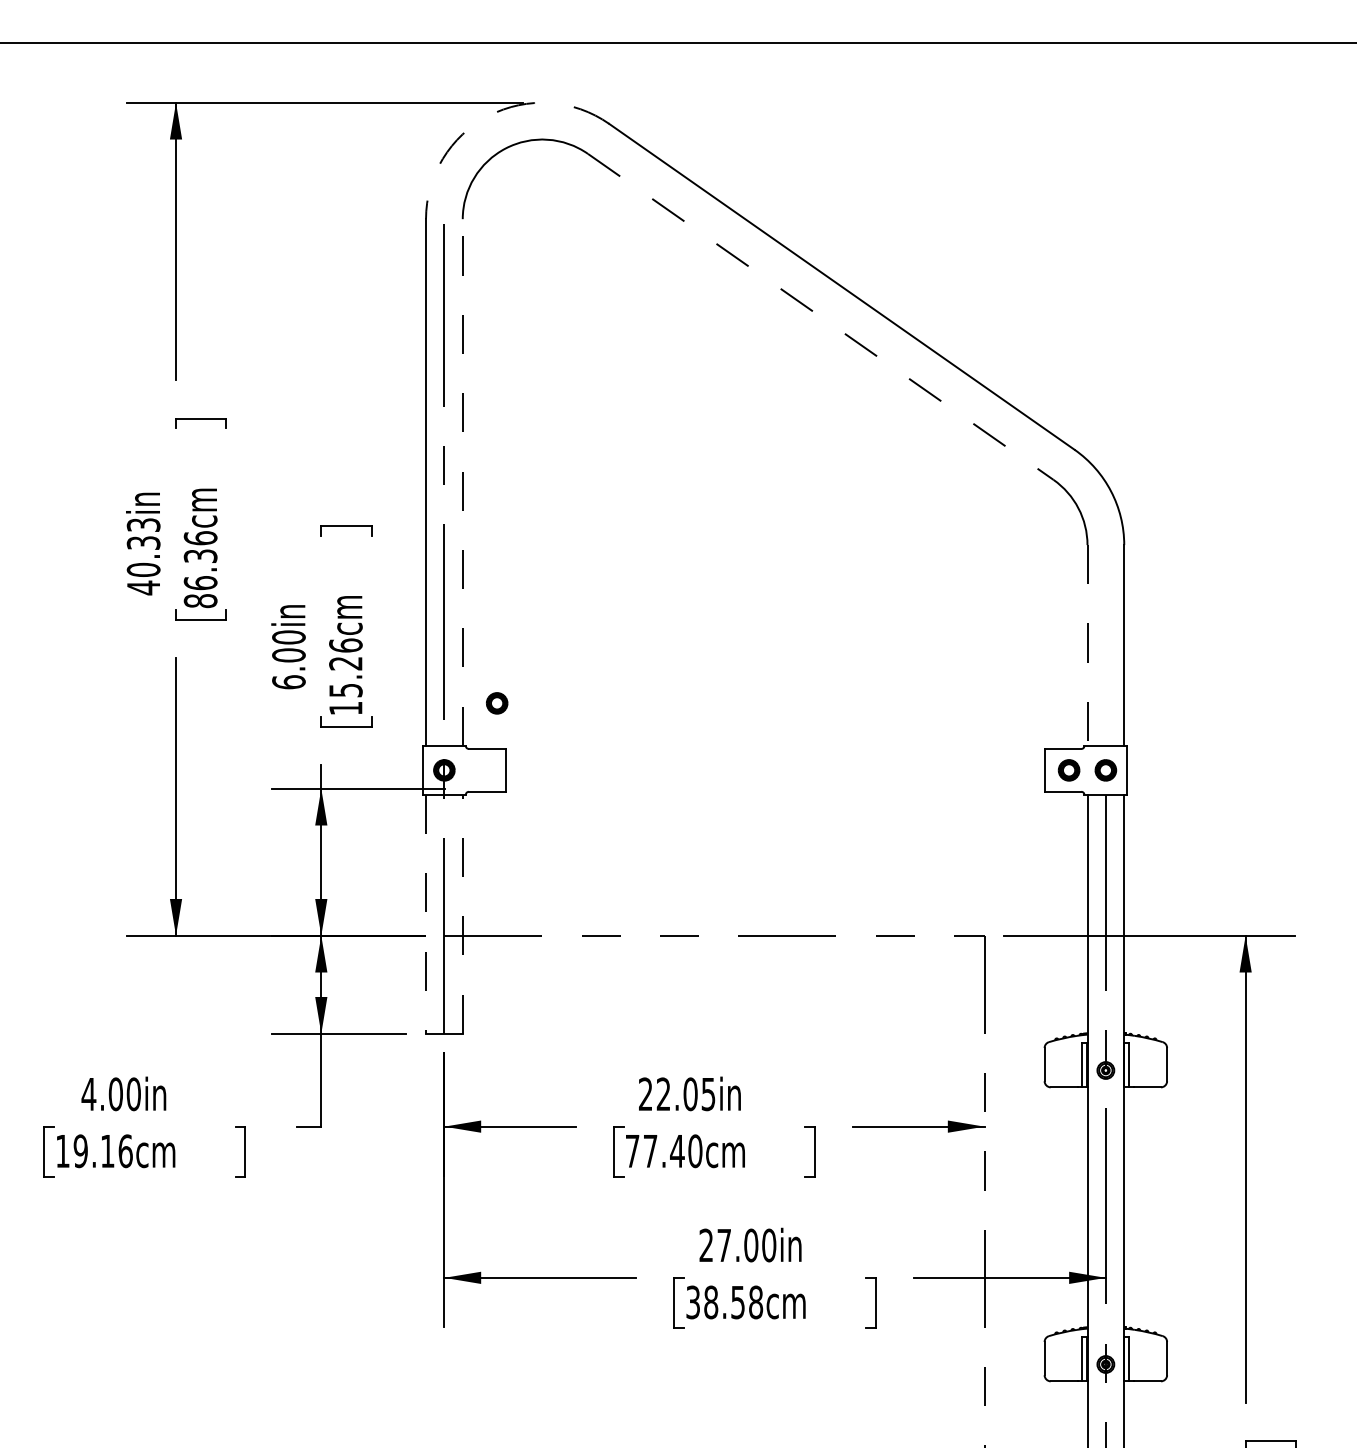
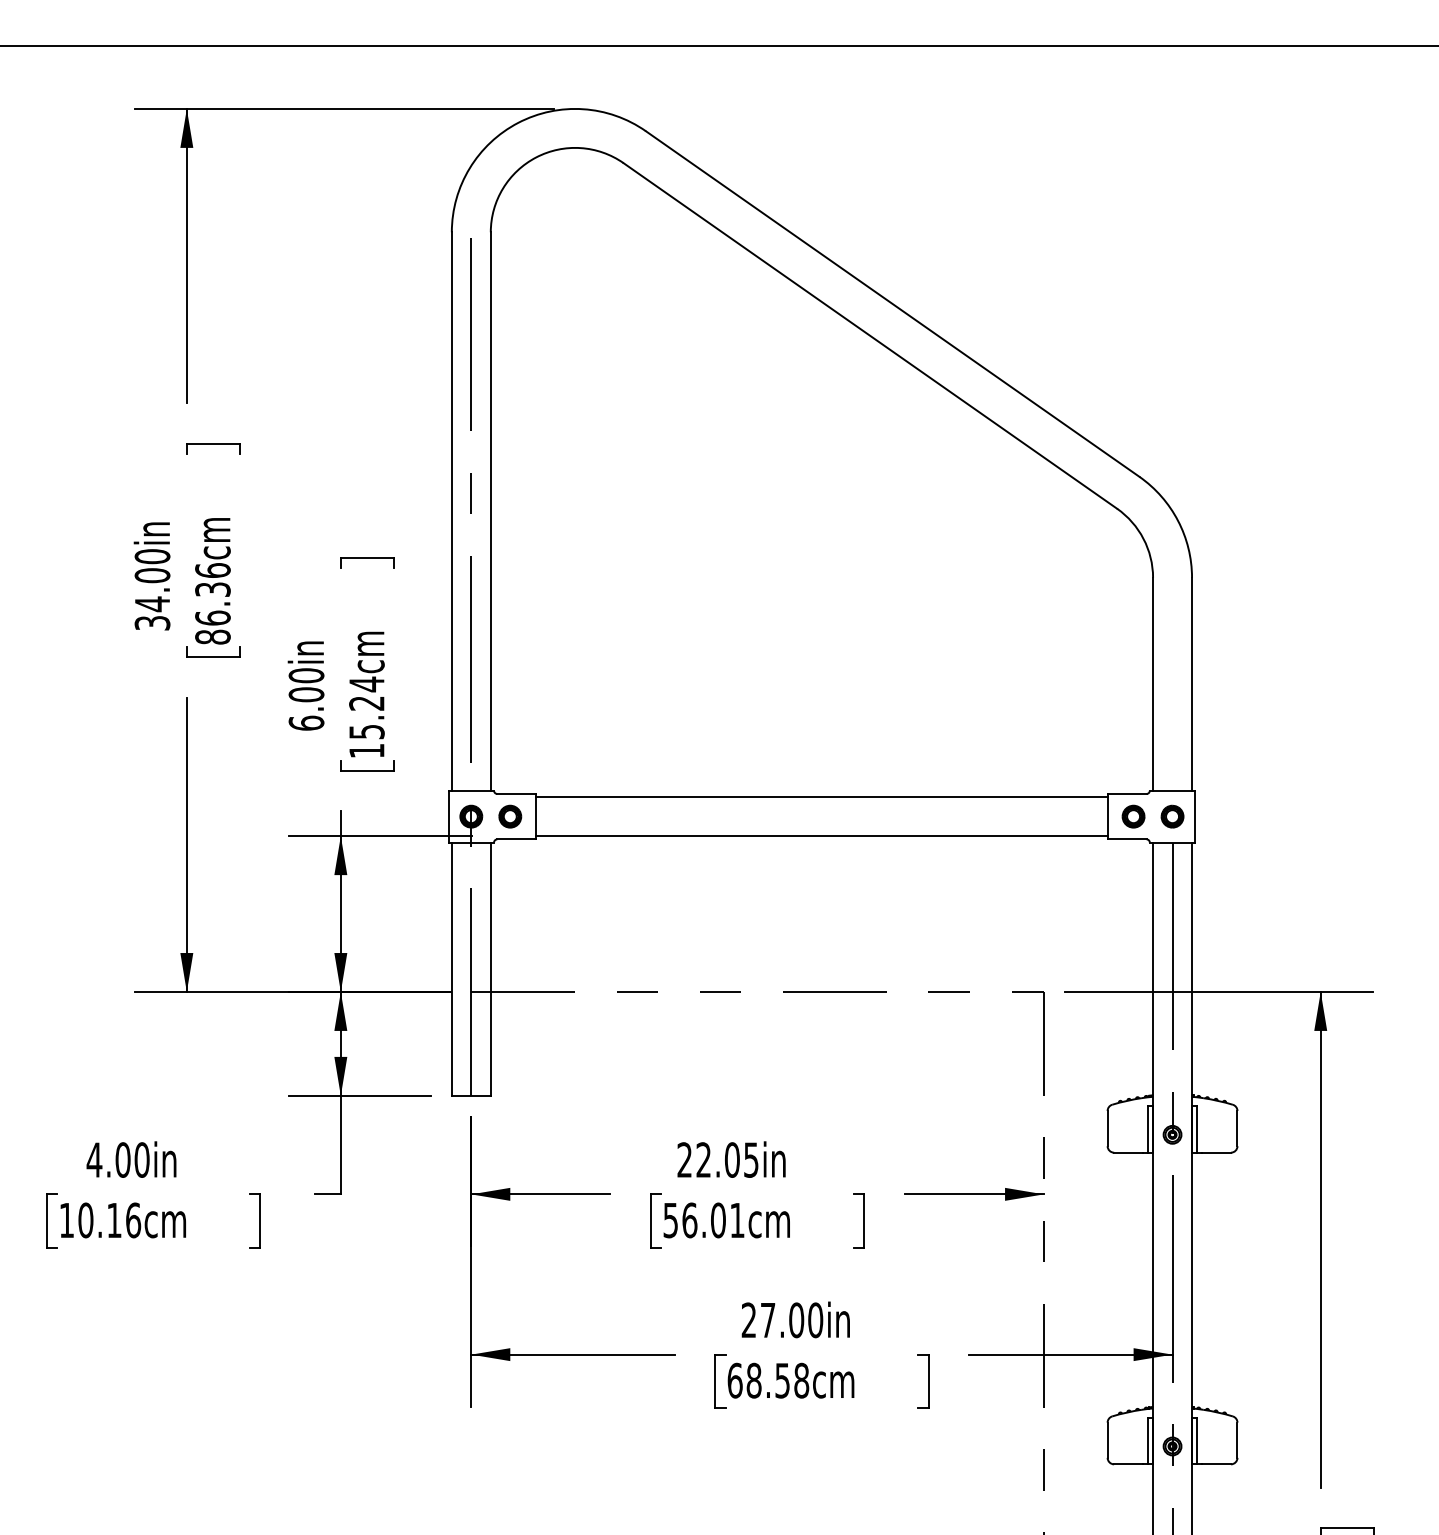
arc: (488, 115) -> (518, 122), dashed -> solid
line: (821, 317) -> (871, 336), dashed -> solid
line: (462, 482) -> (490, 511), dashed -> solid
text: (143, 556) -> (152, 589), 40.33in -> 34.00in
text: (345, 645) -> (366, 684), 15.26cm -> 15.24cm
line: (1087, 646) -> (1153, 685), dashed -> solid
part: (497, 703) -> (510, 816), moved
line: (774, 752) -> (821, 797), added
line: (774, 788) -> (821, 835), added
line: (462, 913) -> (490, 968), dashed -> solid
line: (426, 914) -> (452, 969), dashed -> solid
text: (80, 1151) -> (85, 1220), 19.16cm -> 10.16cm
text: (663, 1151) -> (703, 1220), 77.40cm -> 56.01cm
text: (693, 1302) -> (735, 1380), 38.58cm -> 68.58cm

